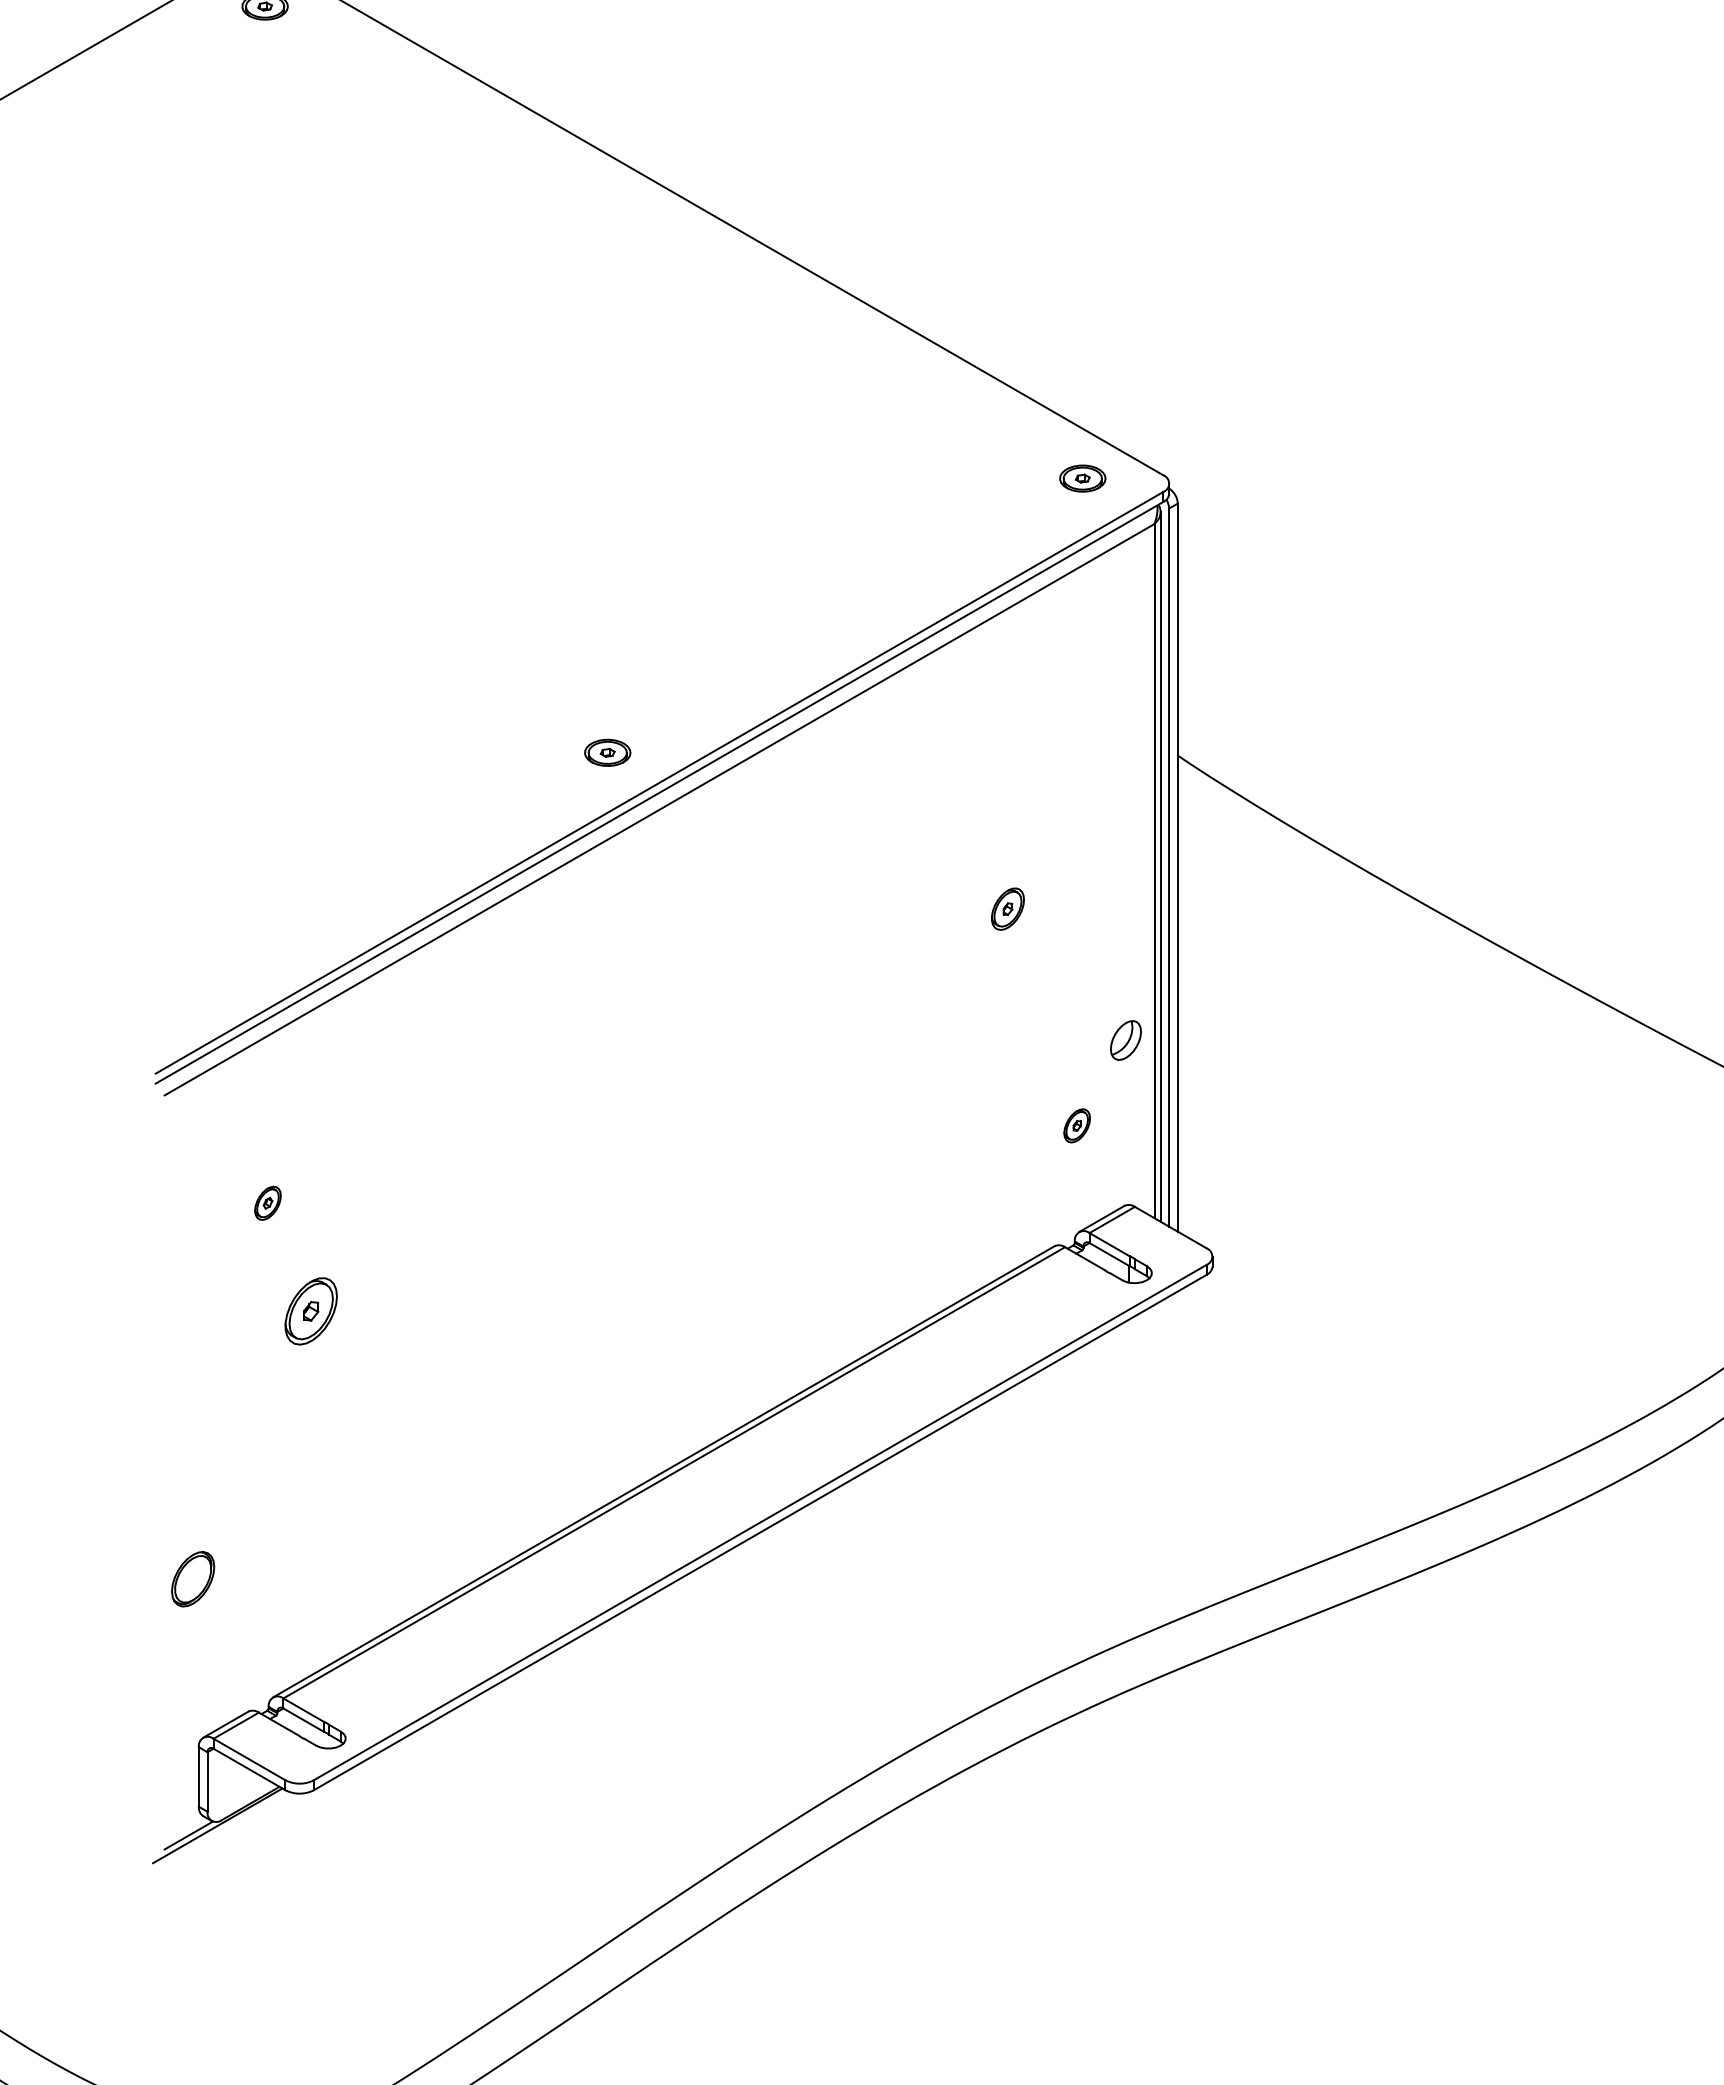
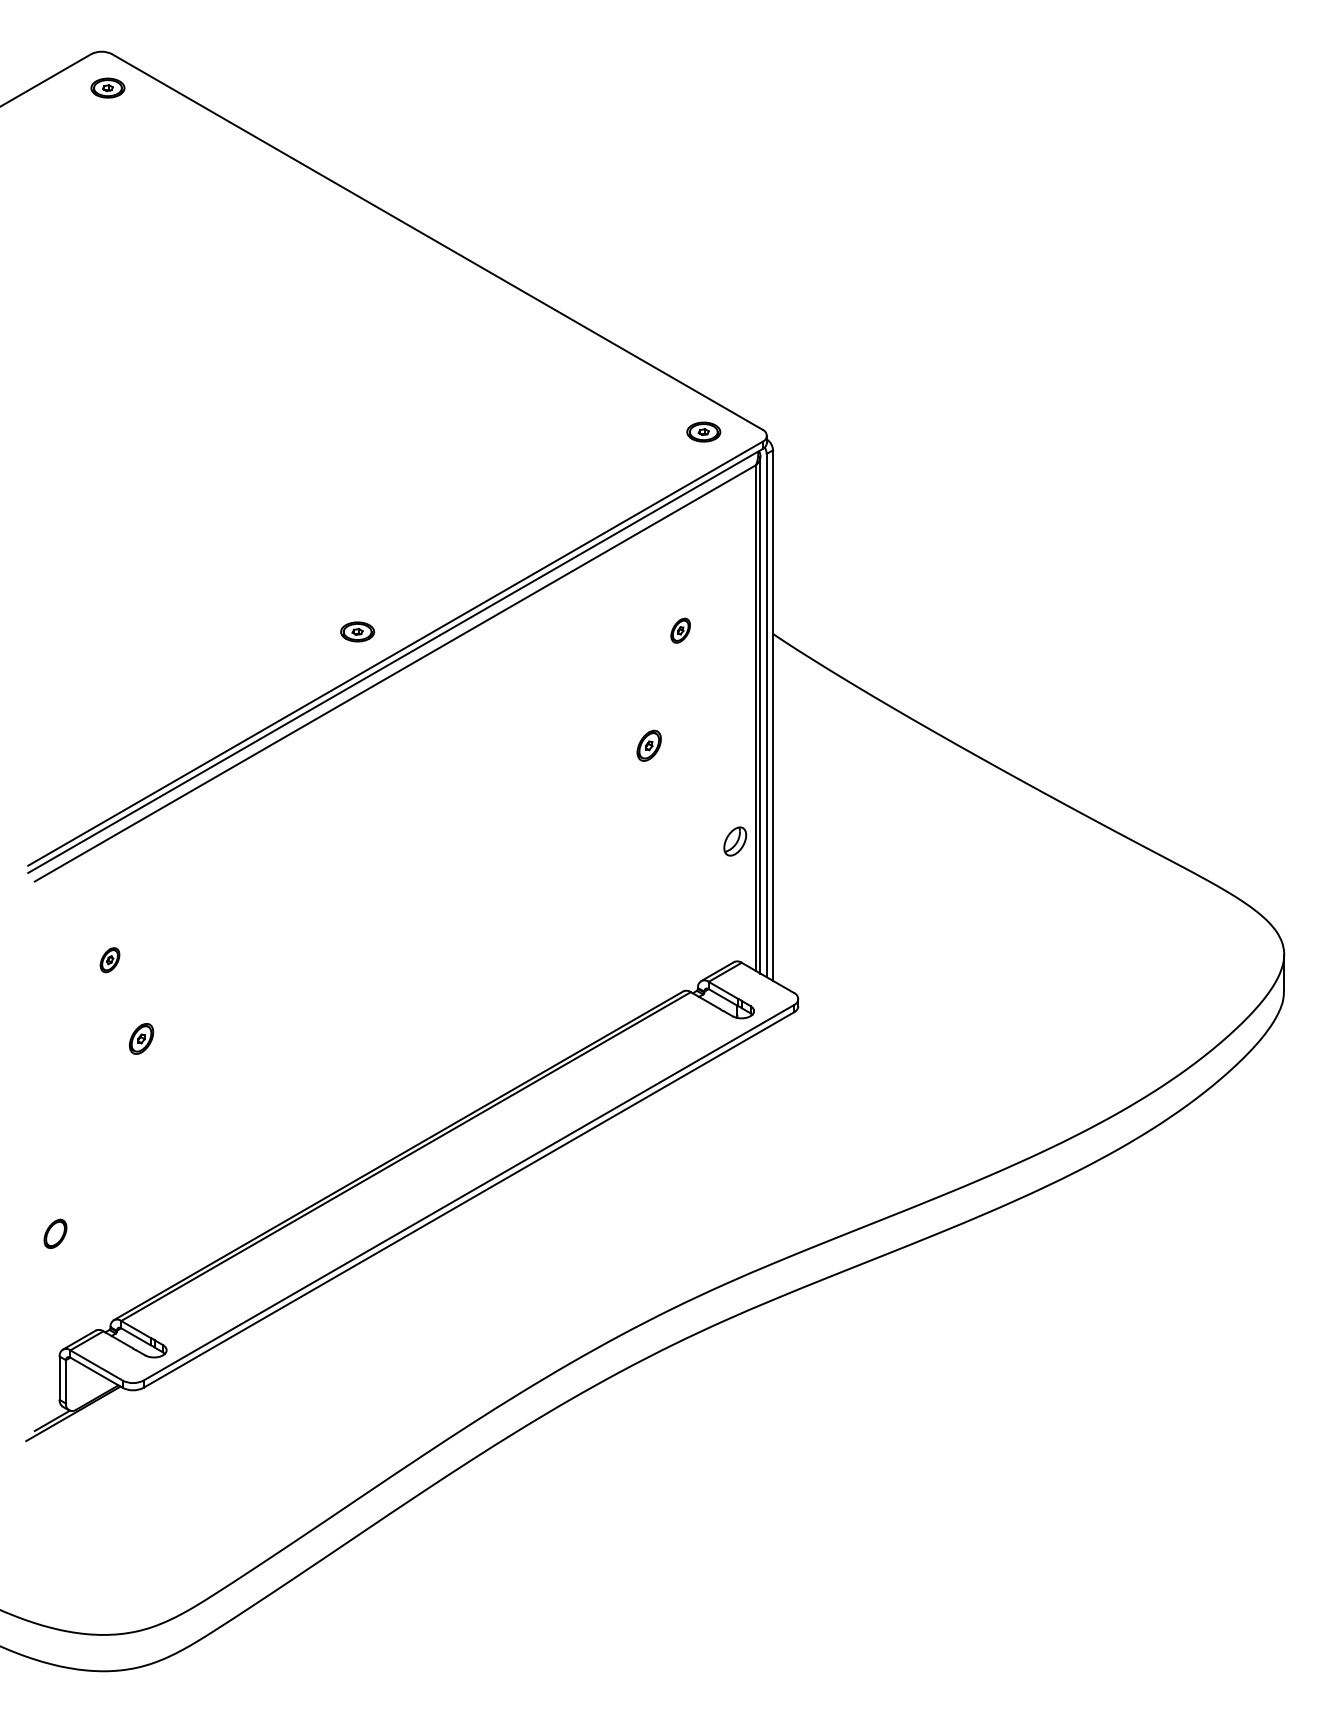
part: (1076, 1125) -> (680, 630), moved
part: (311, 1310) -> (141, 1038), size x0.62
part: (193, 1578) -> (55, 1233), size x0.71

